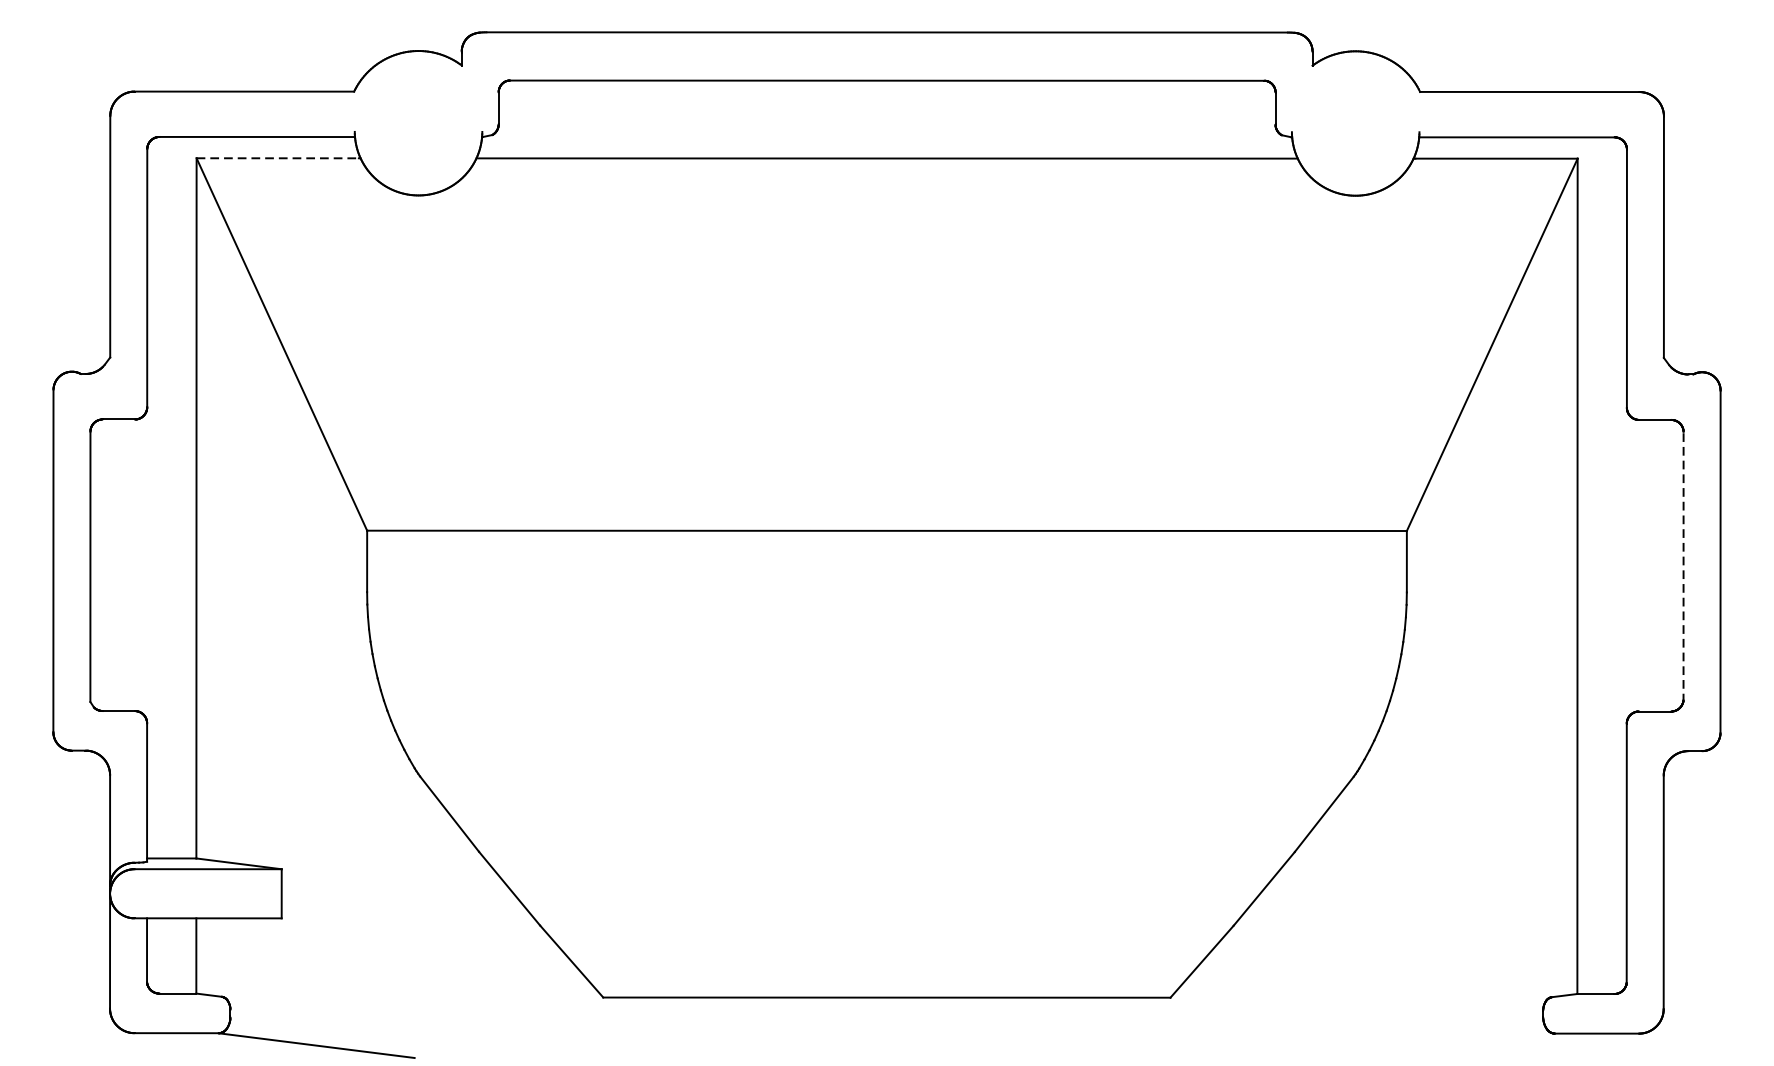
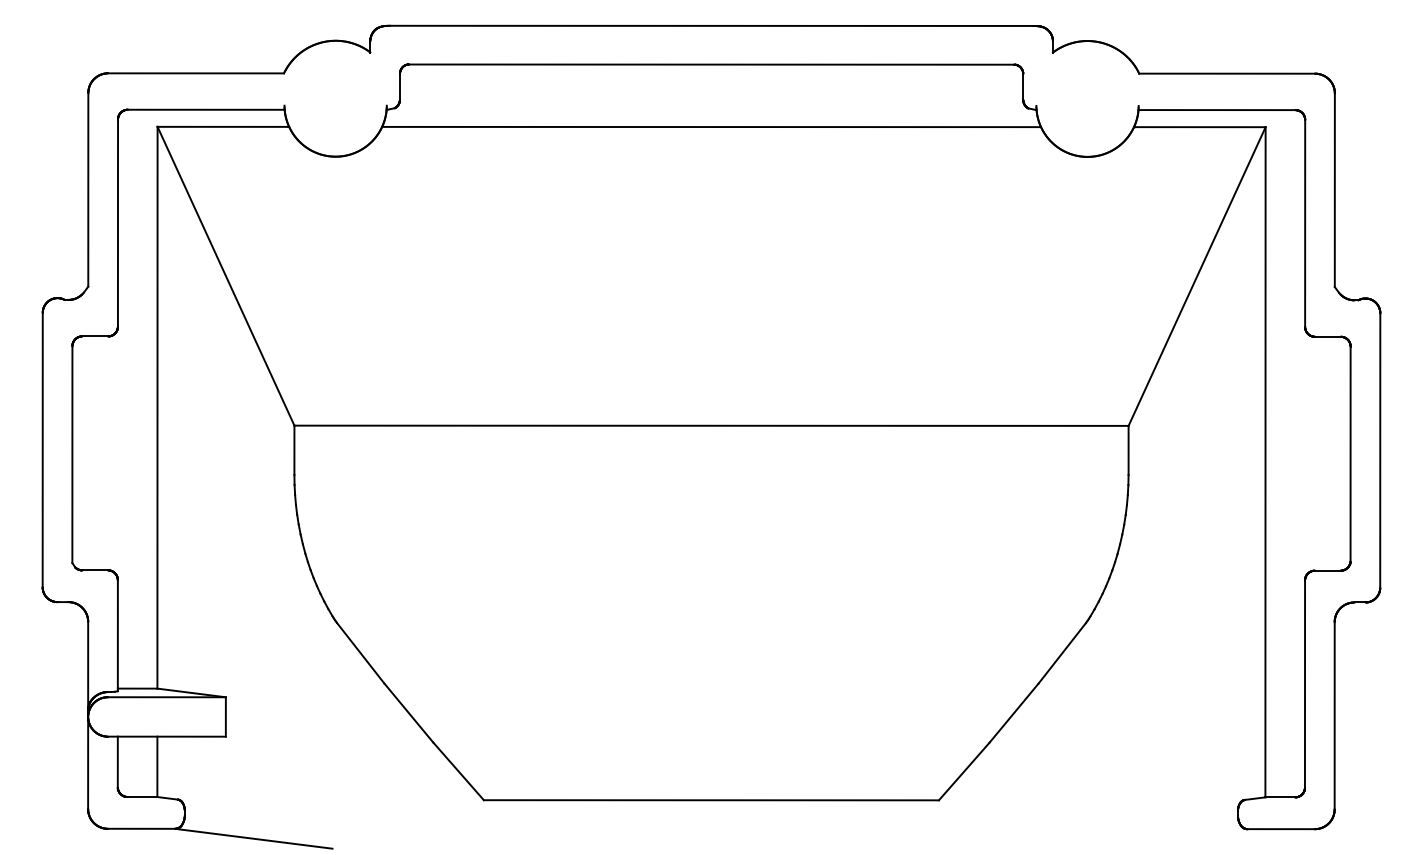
line: (278, 157) -> (223, 126), dashed -> solid
line: (1683, 566) -> (1350, 454), dashed -> solid

